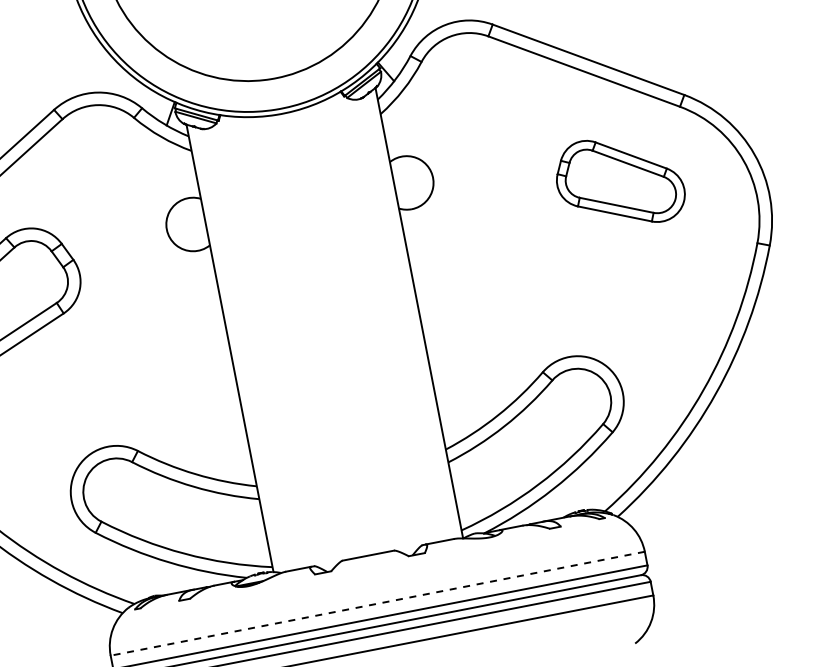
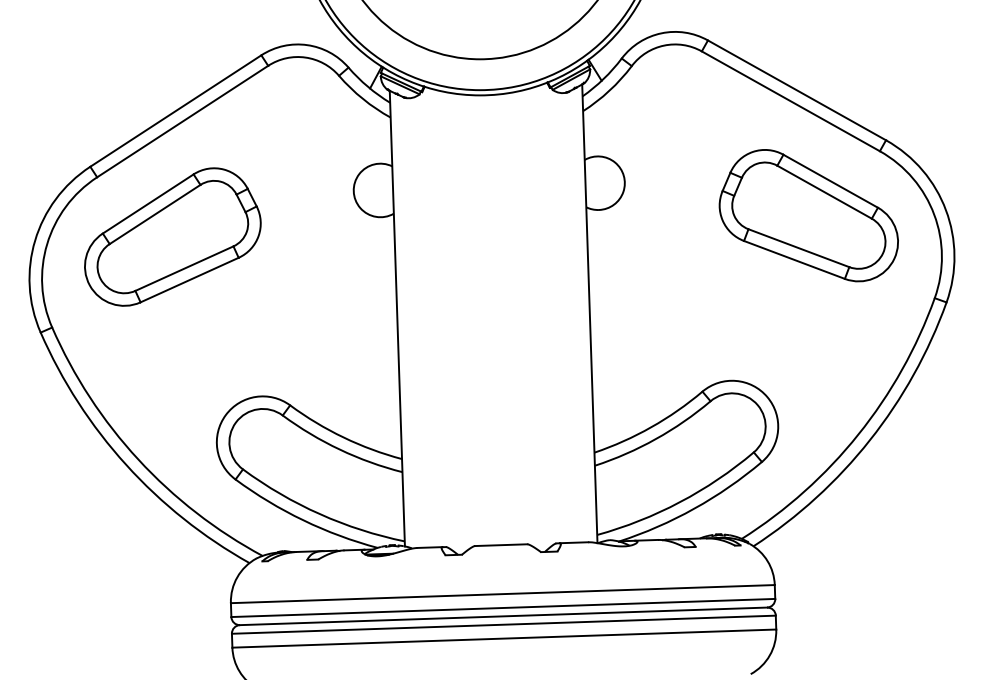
part: (619, 181) -> (808, 215), size x1.43
line: (377, 604) -> (502, 594), dashed -> solid

